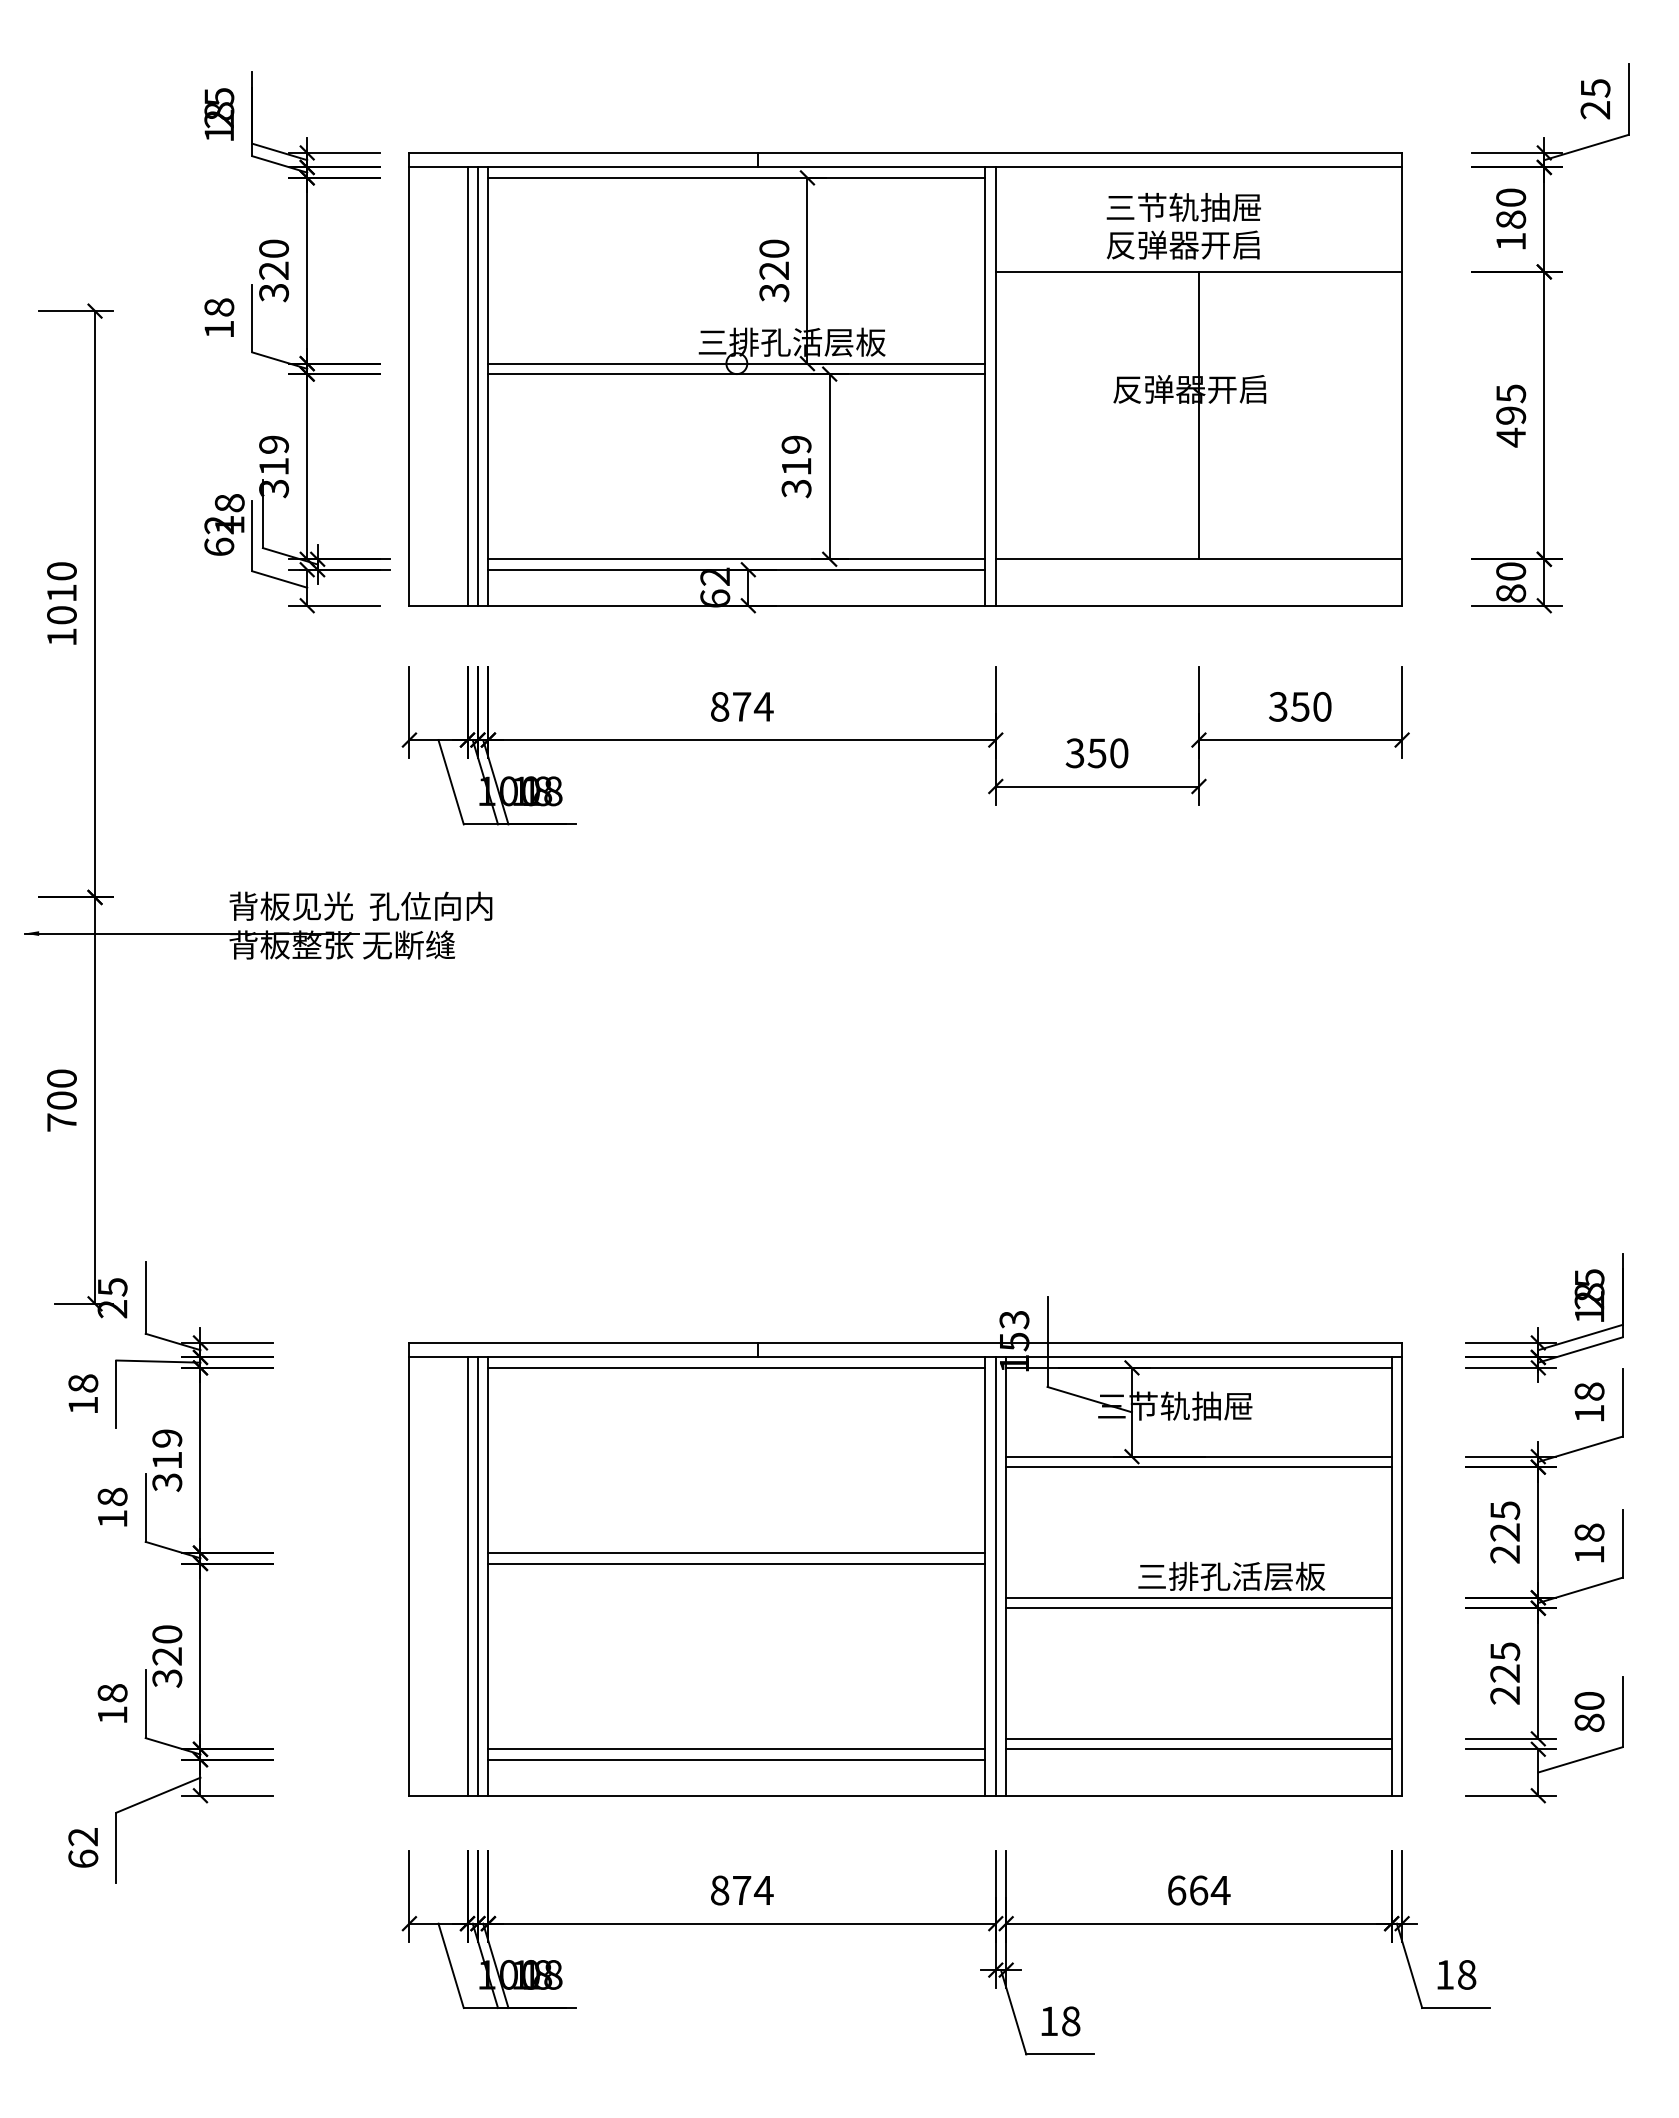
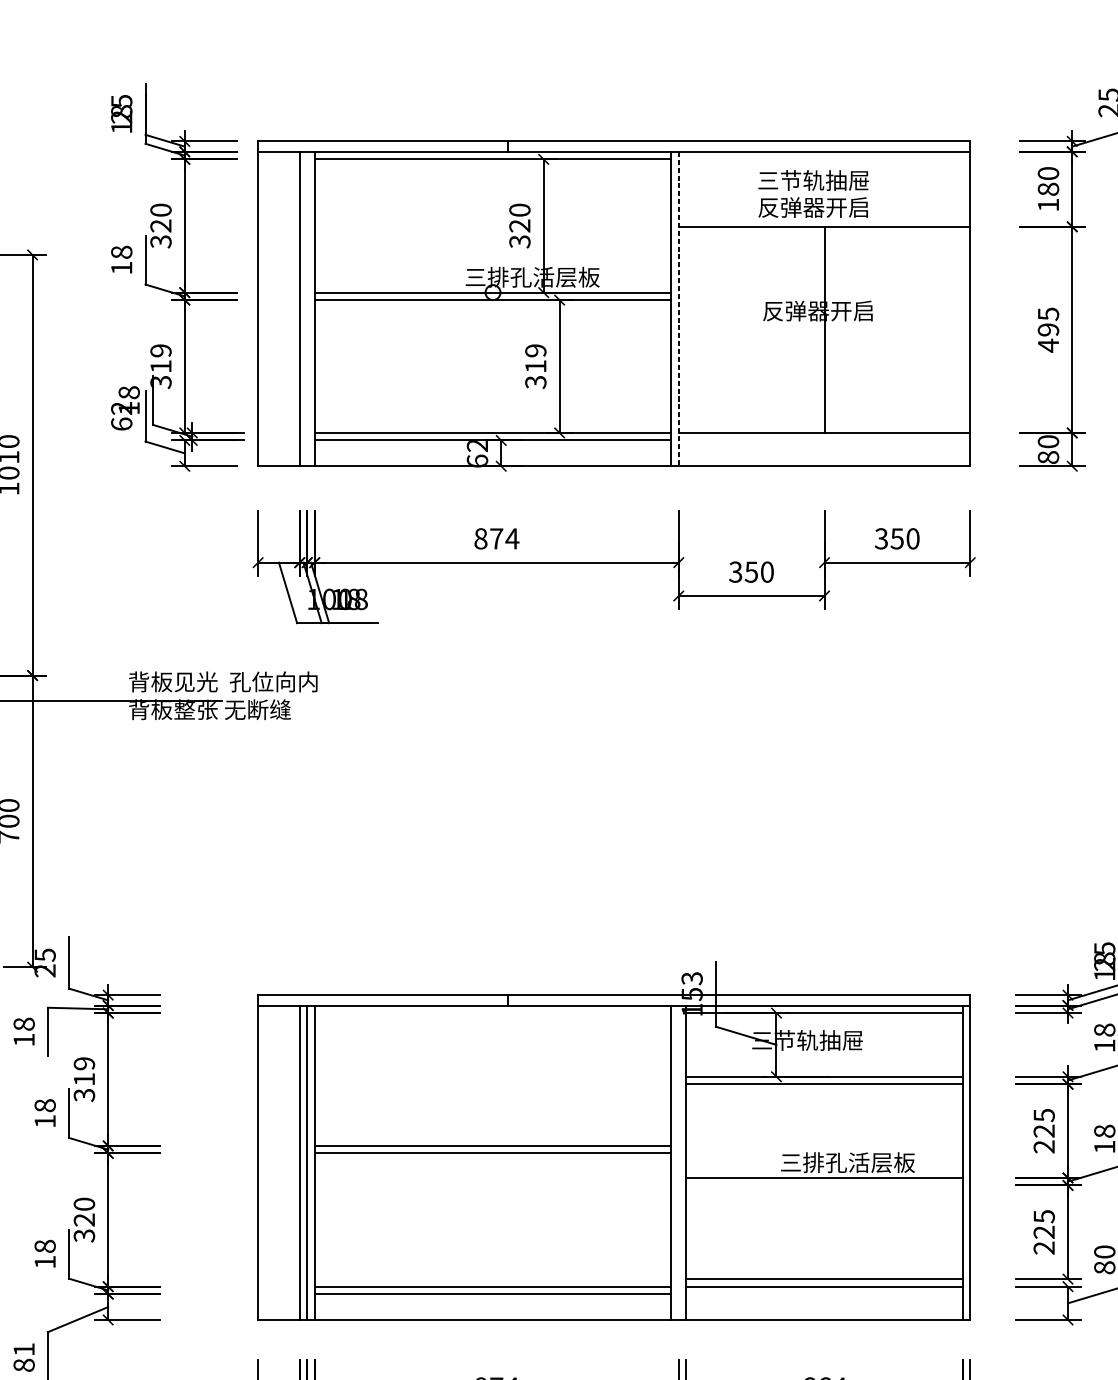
line: (477, 386) -> (306, 309), removed
line: (995, 387) -> (678, 309), solid -> dashed
line: (736, 1367) -> (492, 1012), removed
line: (995, 1576) -> (678, 1162), removed
line: (1198, 1608) -> (824, 1185), removed
text: (83, 1848) -> (24, 1357), 62 -> 81

